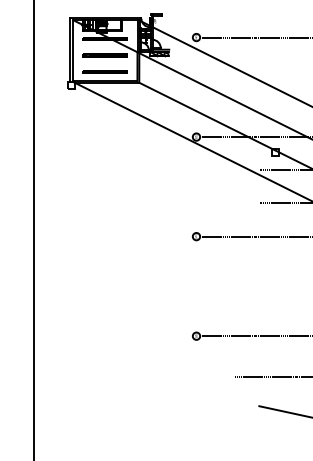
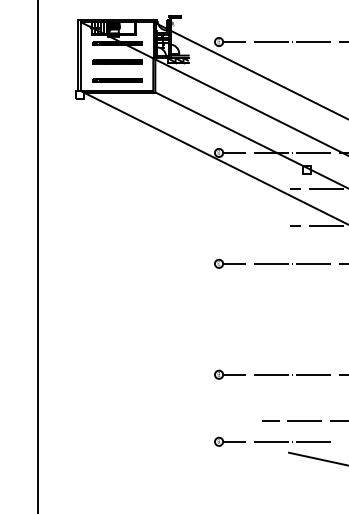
part: (246, 395) -> (274, 440), added

